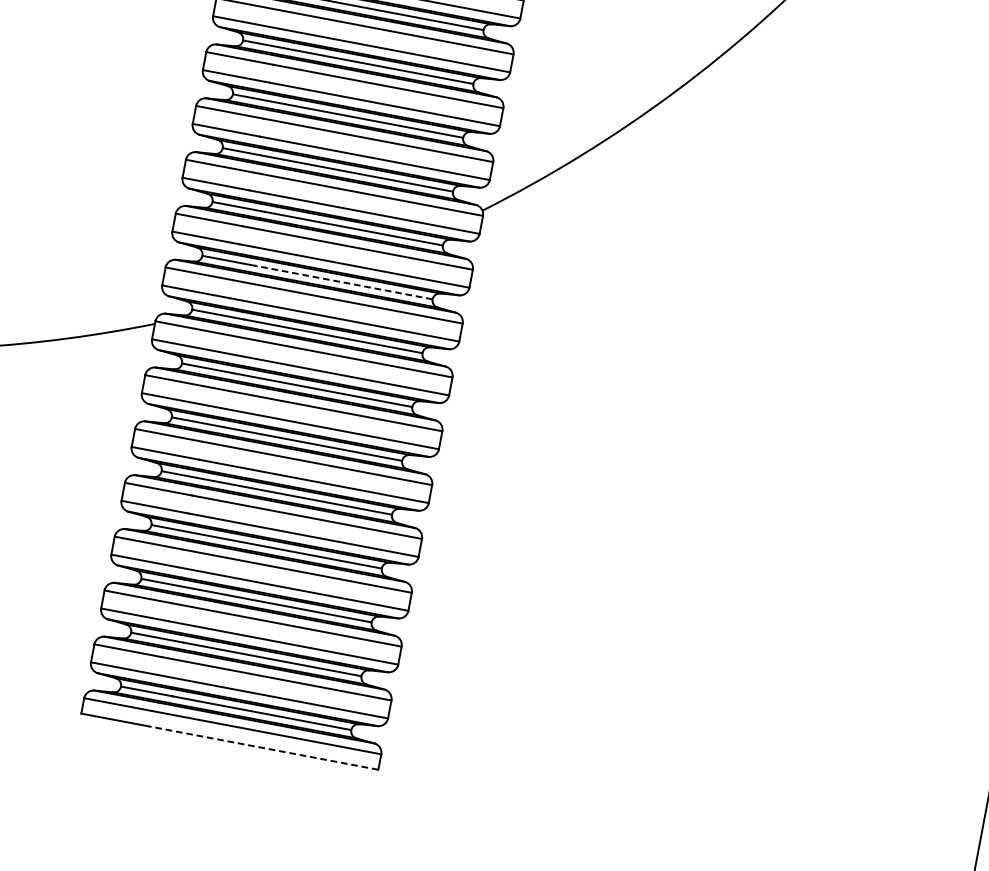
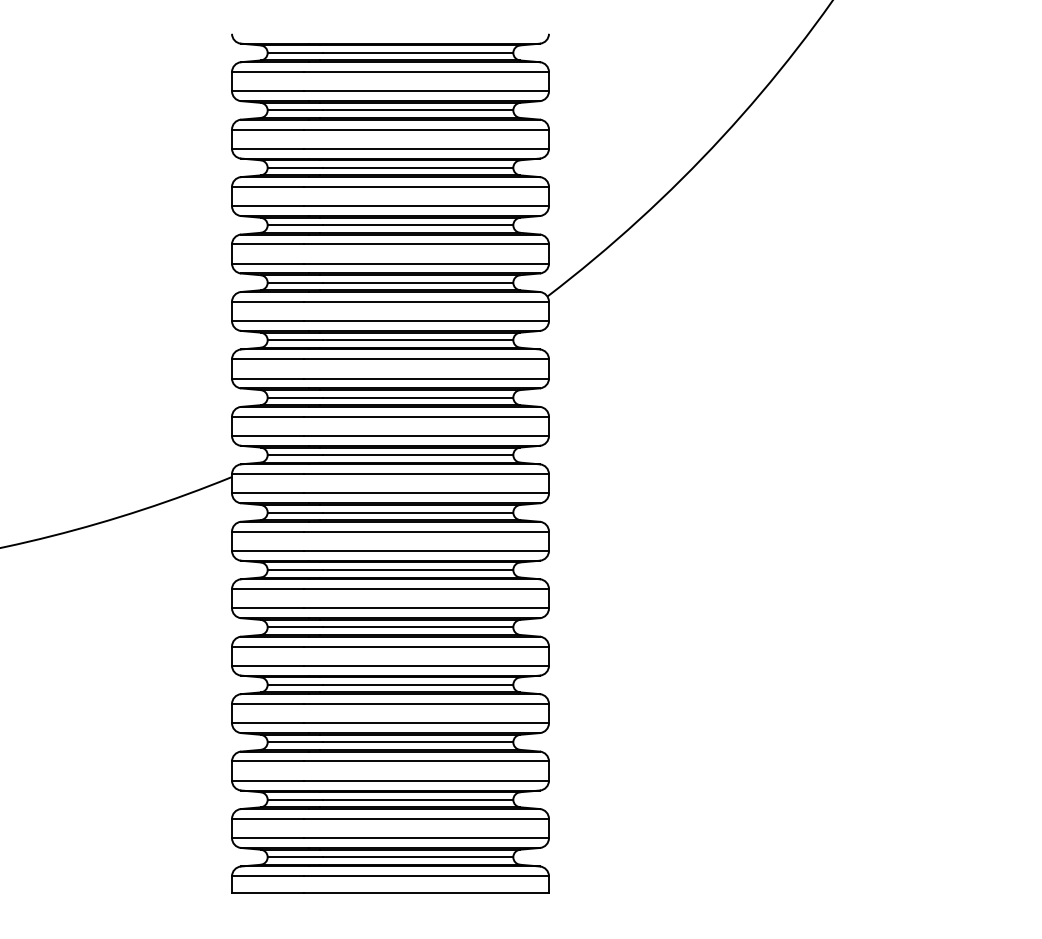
line: (343, 282) -> (418, 397), dashed -> solid
line: (263, 747) -> (426, 892), dashed -> solid

